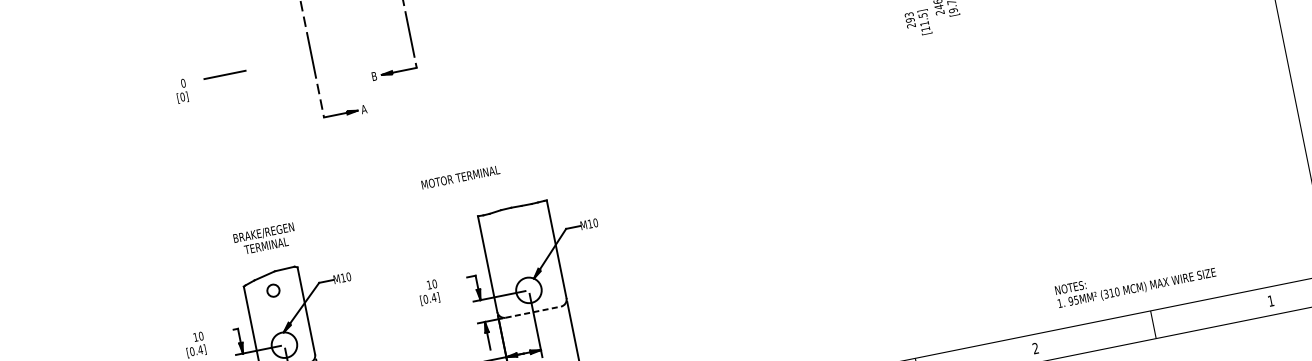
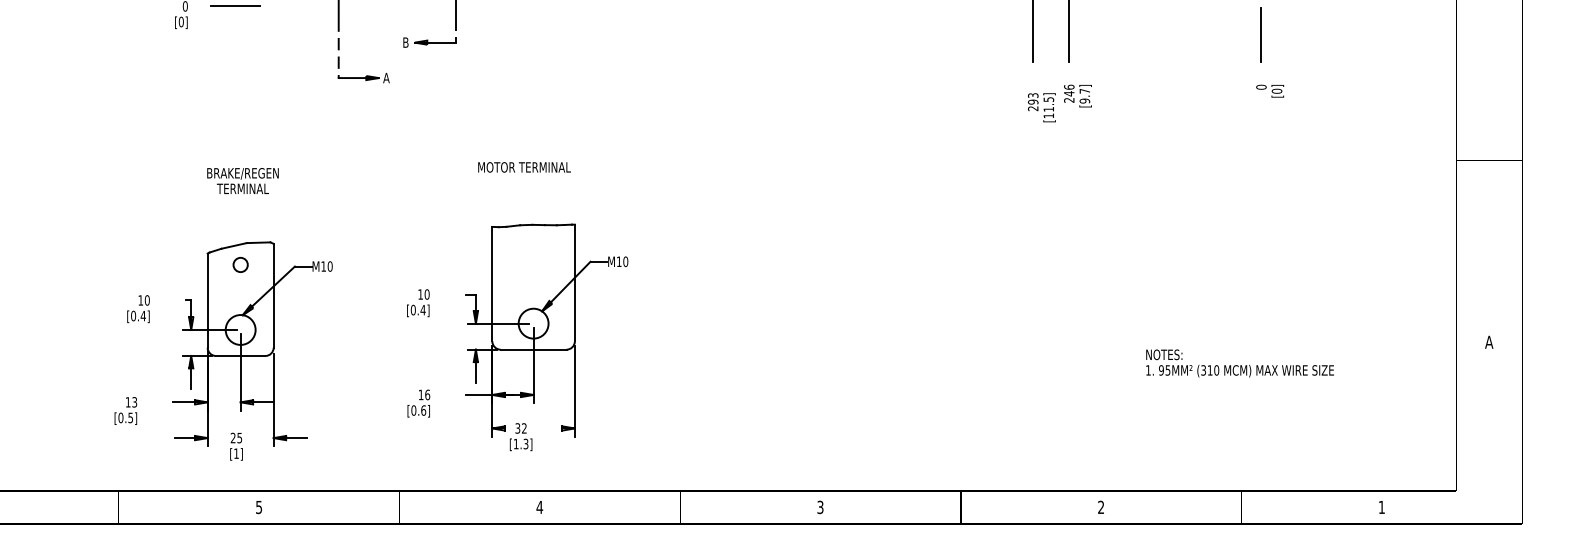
text: (460, 177) -> (524, 167), moved
text: (264, 238) -> (242, 180), moved
text: (1135, 282) -> (1239, 363), moved
line: (533, 312) -> (533, 349), dashed -> solid

